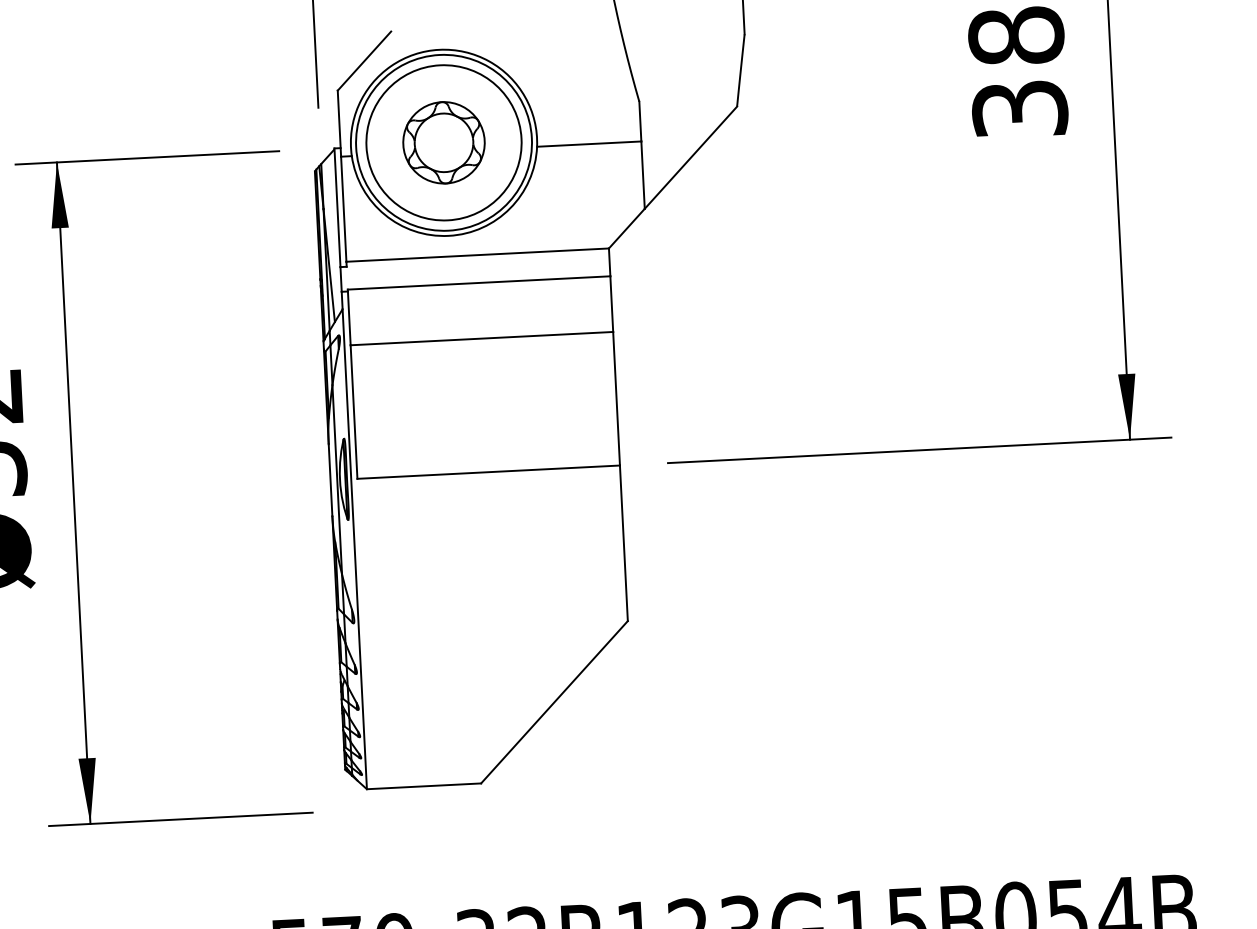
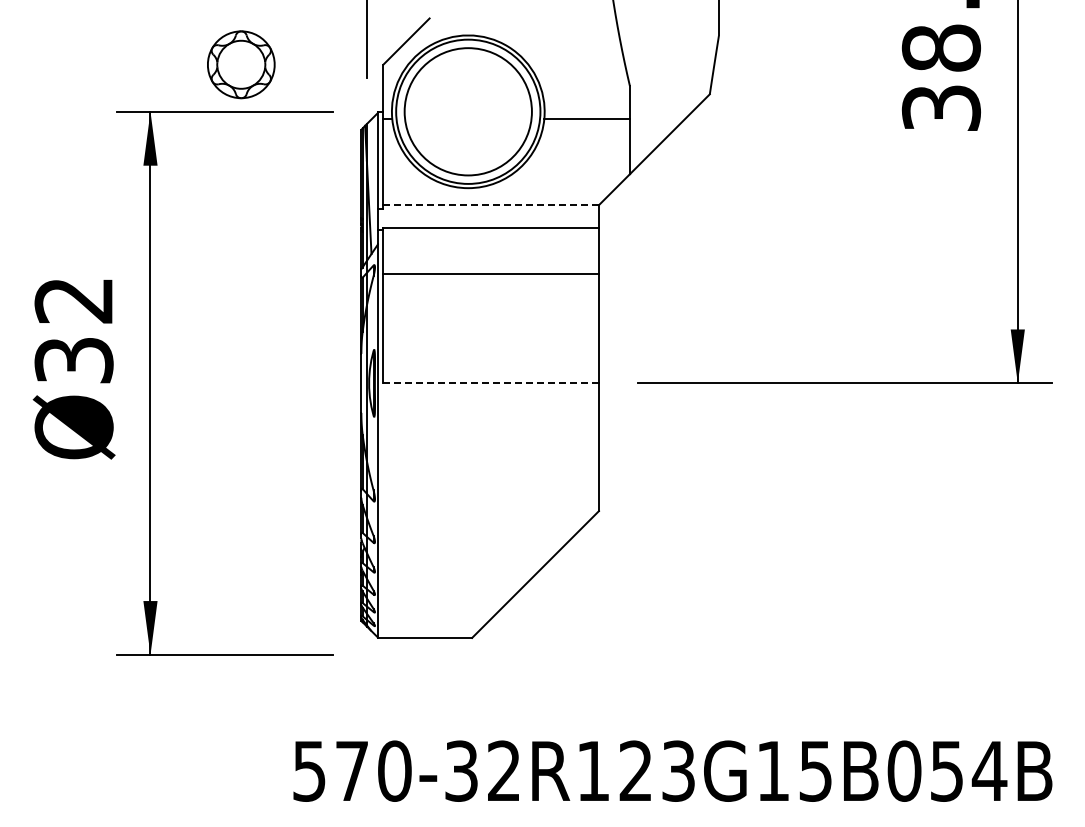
part: (444, 142) -> (241, 64), moved
line: (478, 255) -> (491, 205), solid -> dashed
line: (489, 472) -> (491, 383), solid -> dashed

